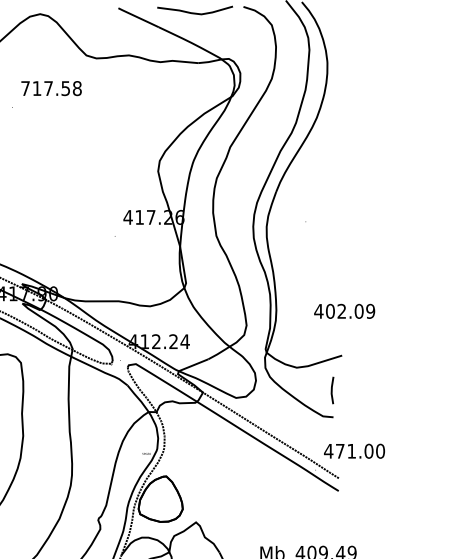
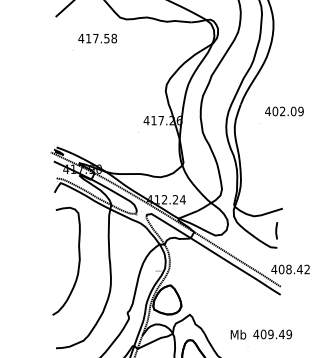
text: (25, 88) -> (81, 38), 717.58 -> 417.58
text: (344, 311) -> (284, 111), moved
text: (360, 451) -> (294, 269), 471.00 -> 408.42

